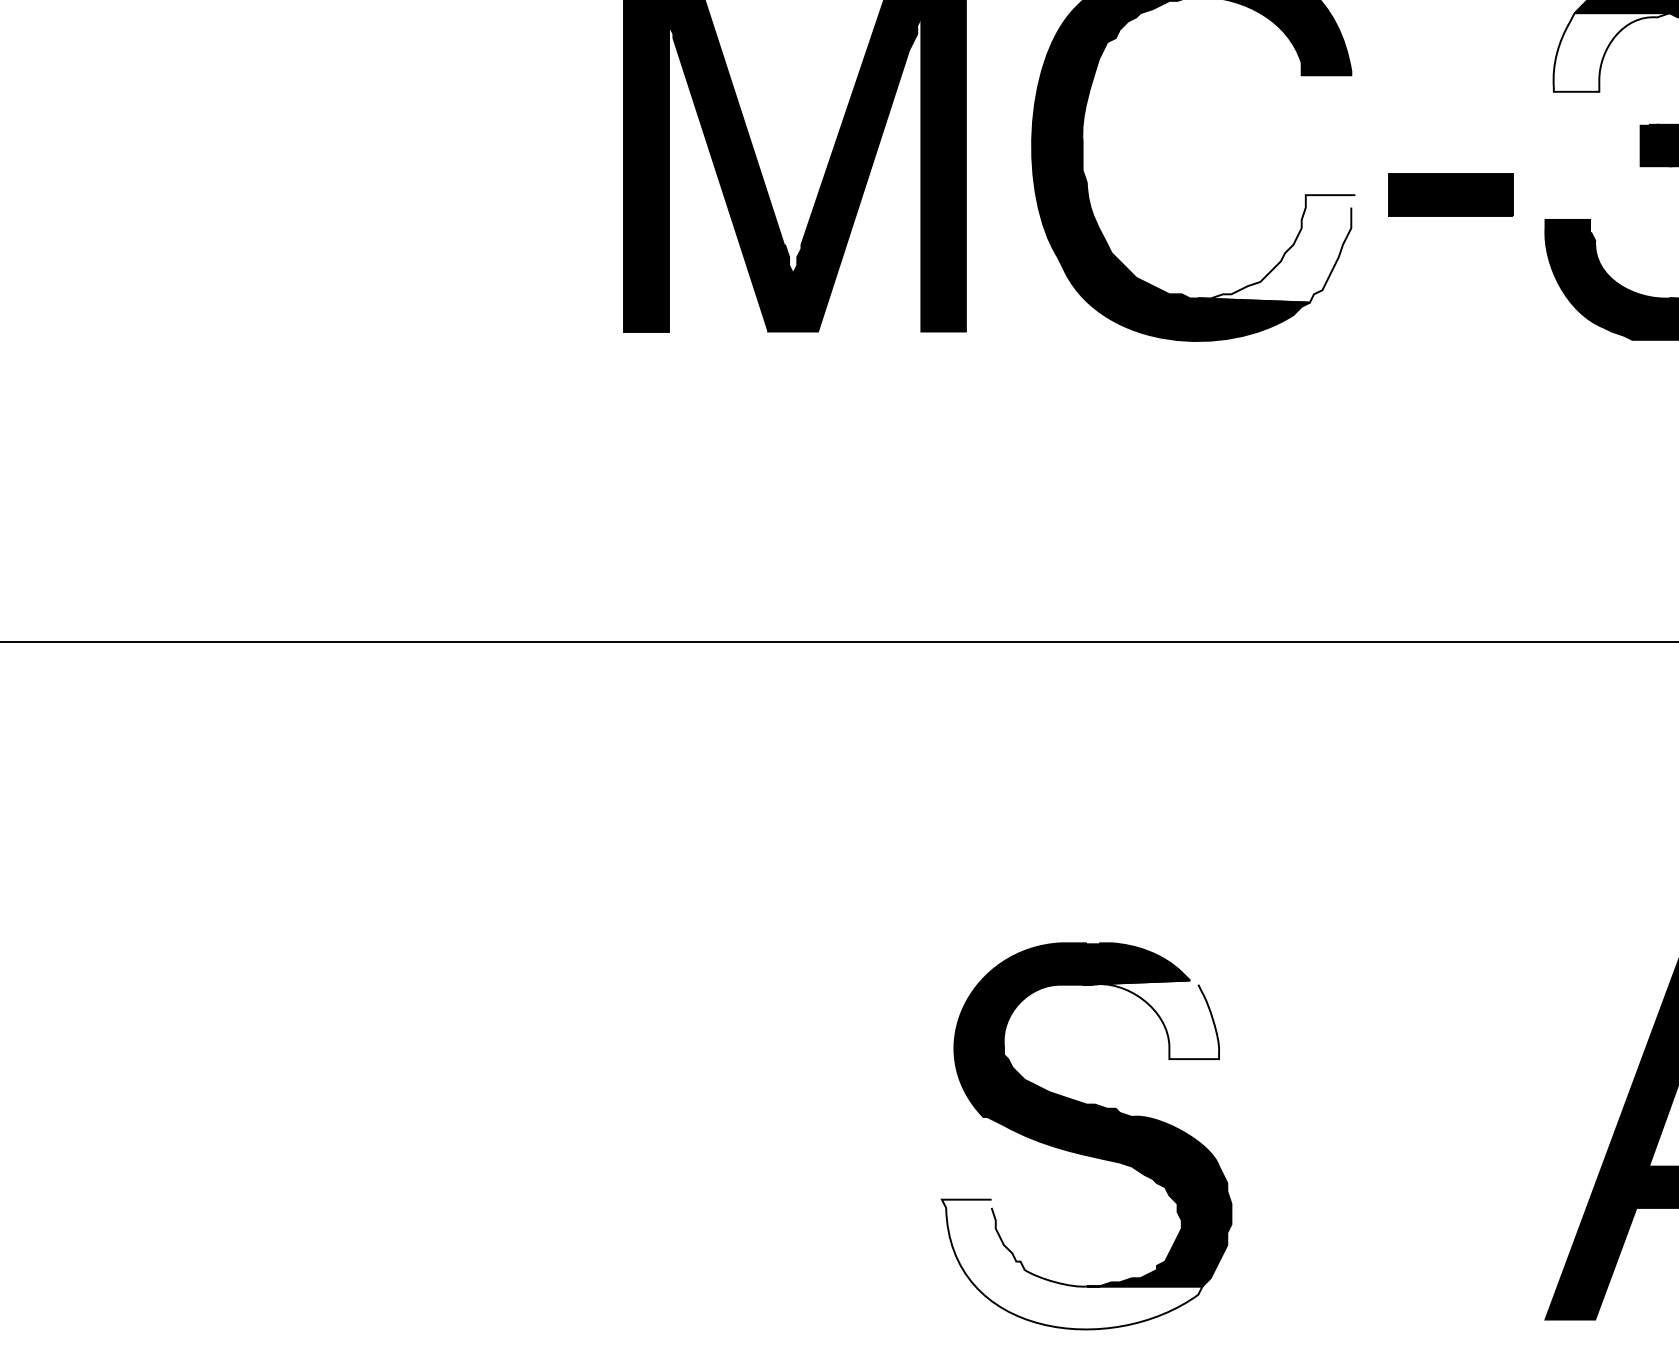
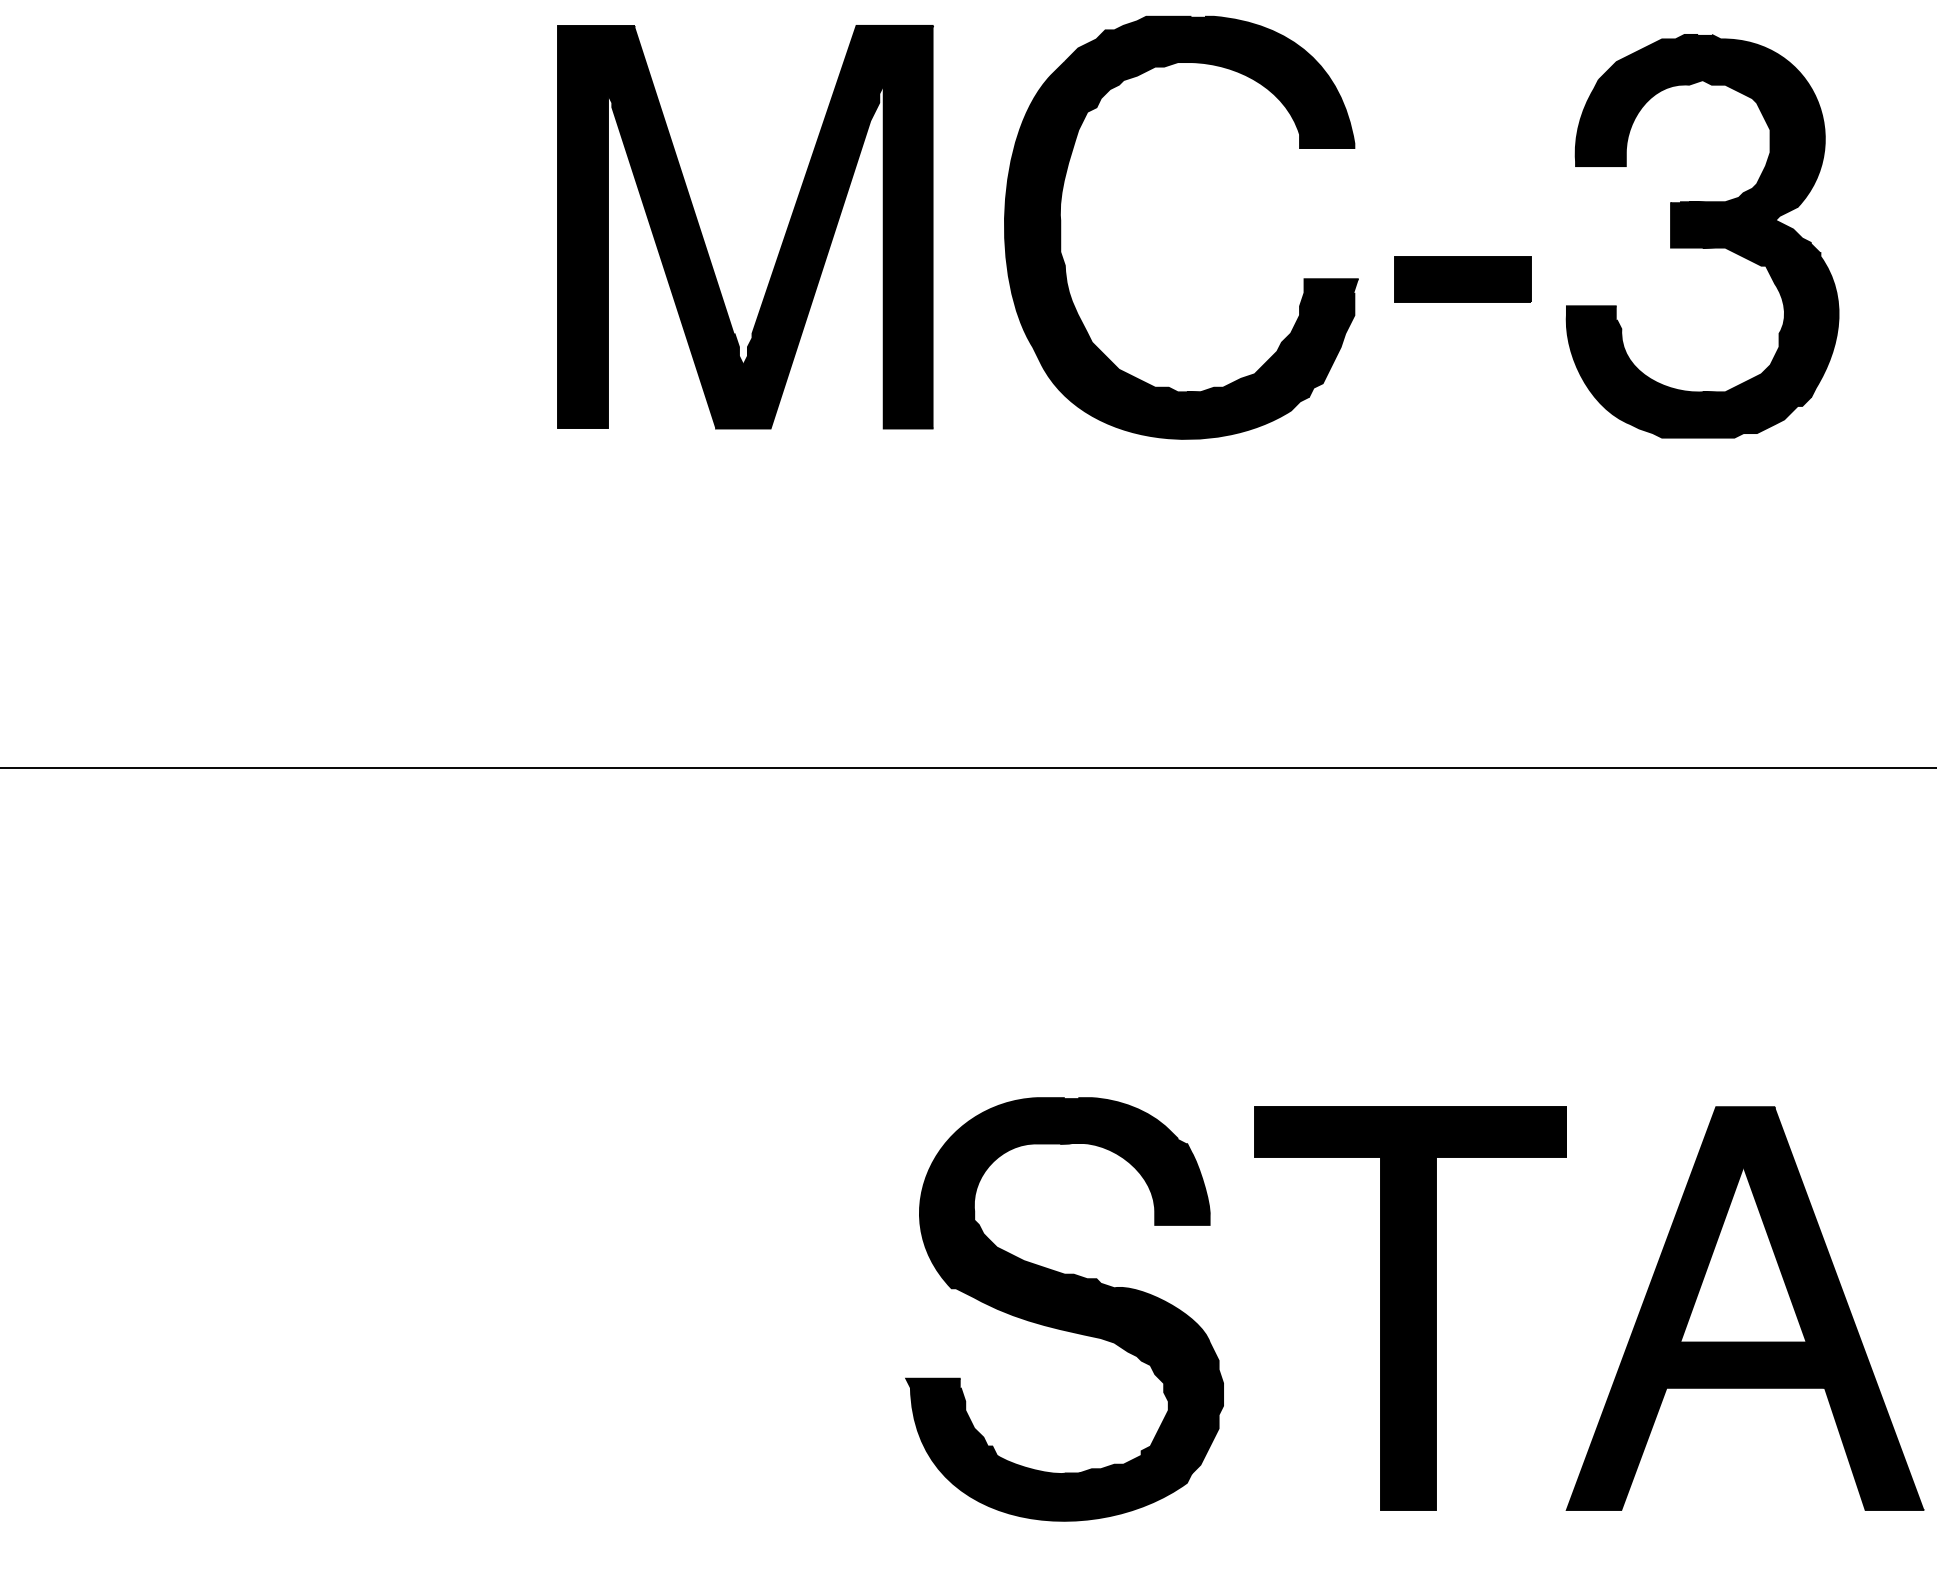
fill: (1610, 52) -> (1638, 123), added
fill: (1276, 248) -> (1272, 337), added
fill: (1150, 1019) -> (1134, 1181), added
part: (1402, 1135) -> (1410, 1308), added
fill: (1071, 1264) -> (1048, 1449), added

